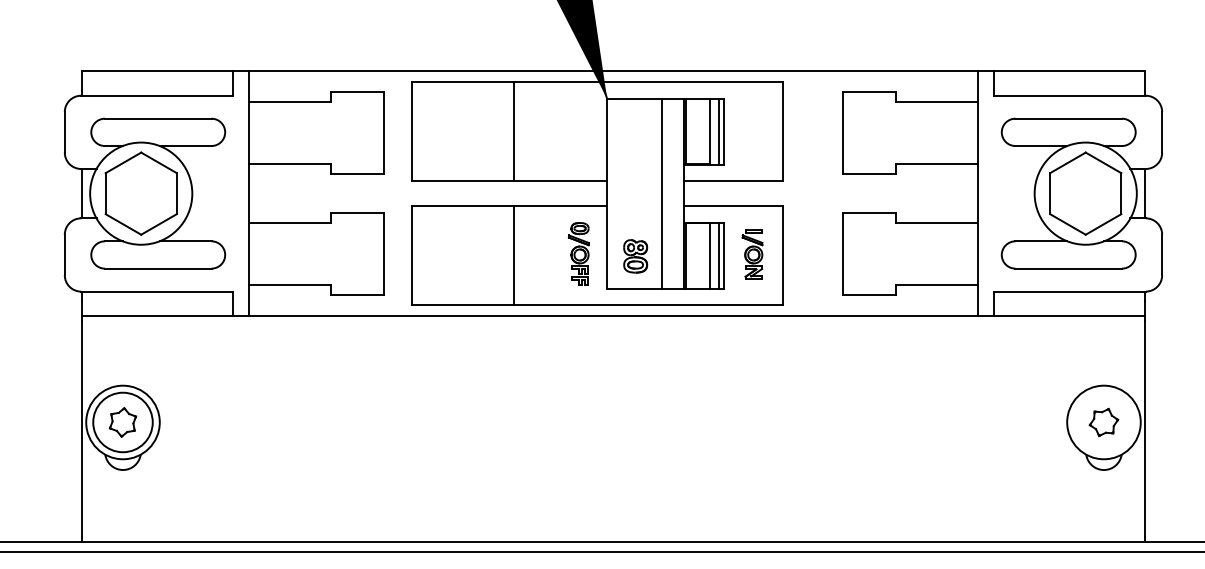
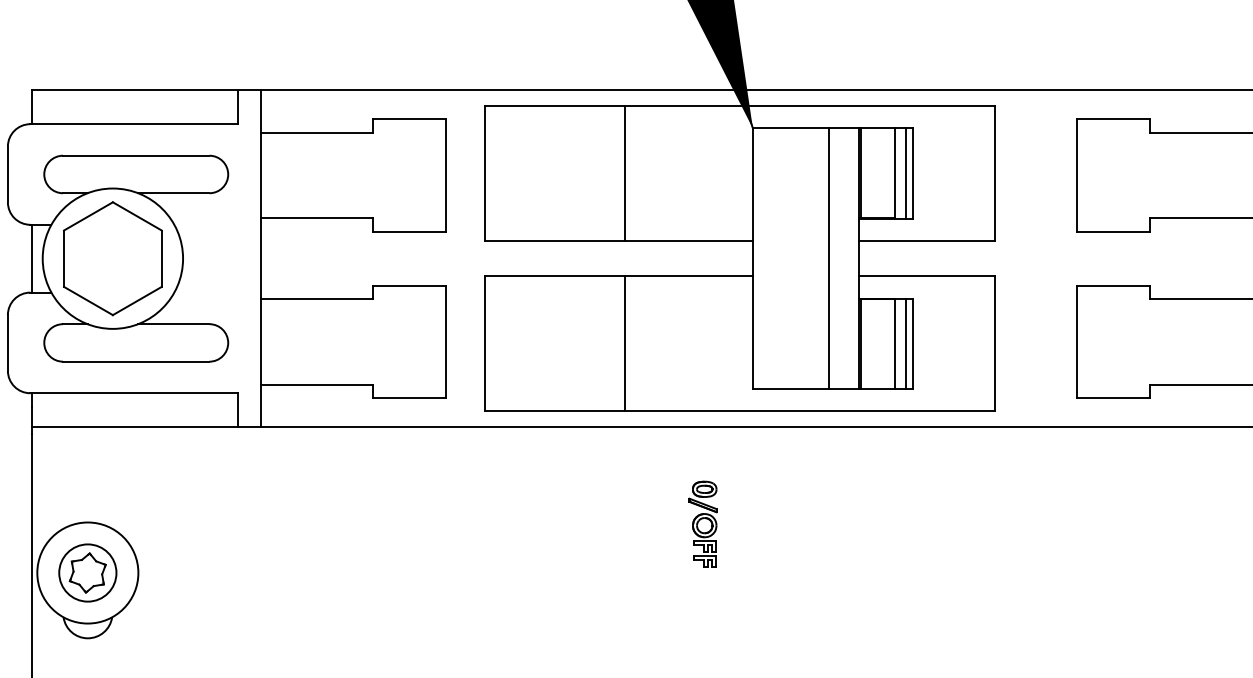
part: (578, 253) -> (702, 523), moved
part: (752, 254) -> (952, 342), removed
part: (635, 256) -> (791, 345), removed
circle: (122, 422) -> (87, 573), size x0.7

